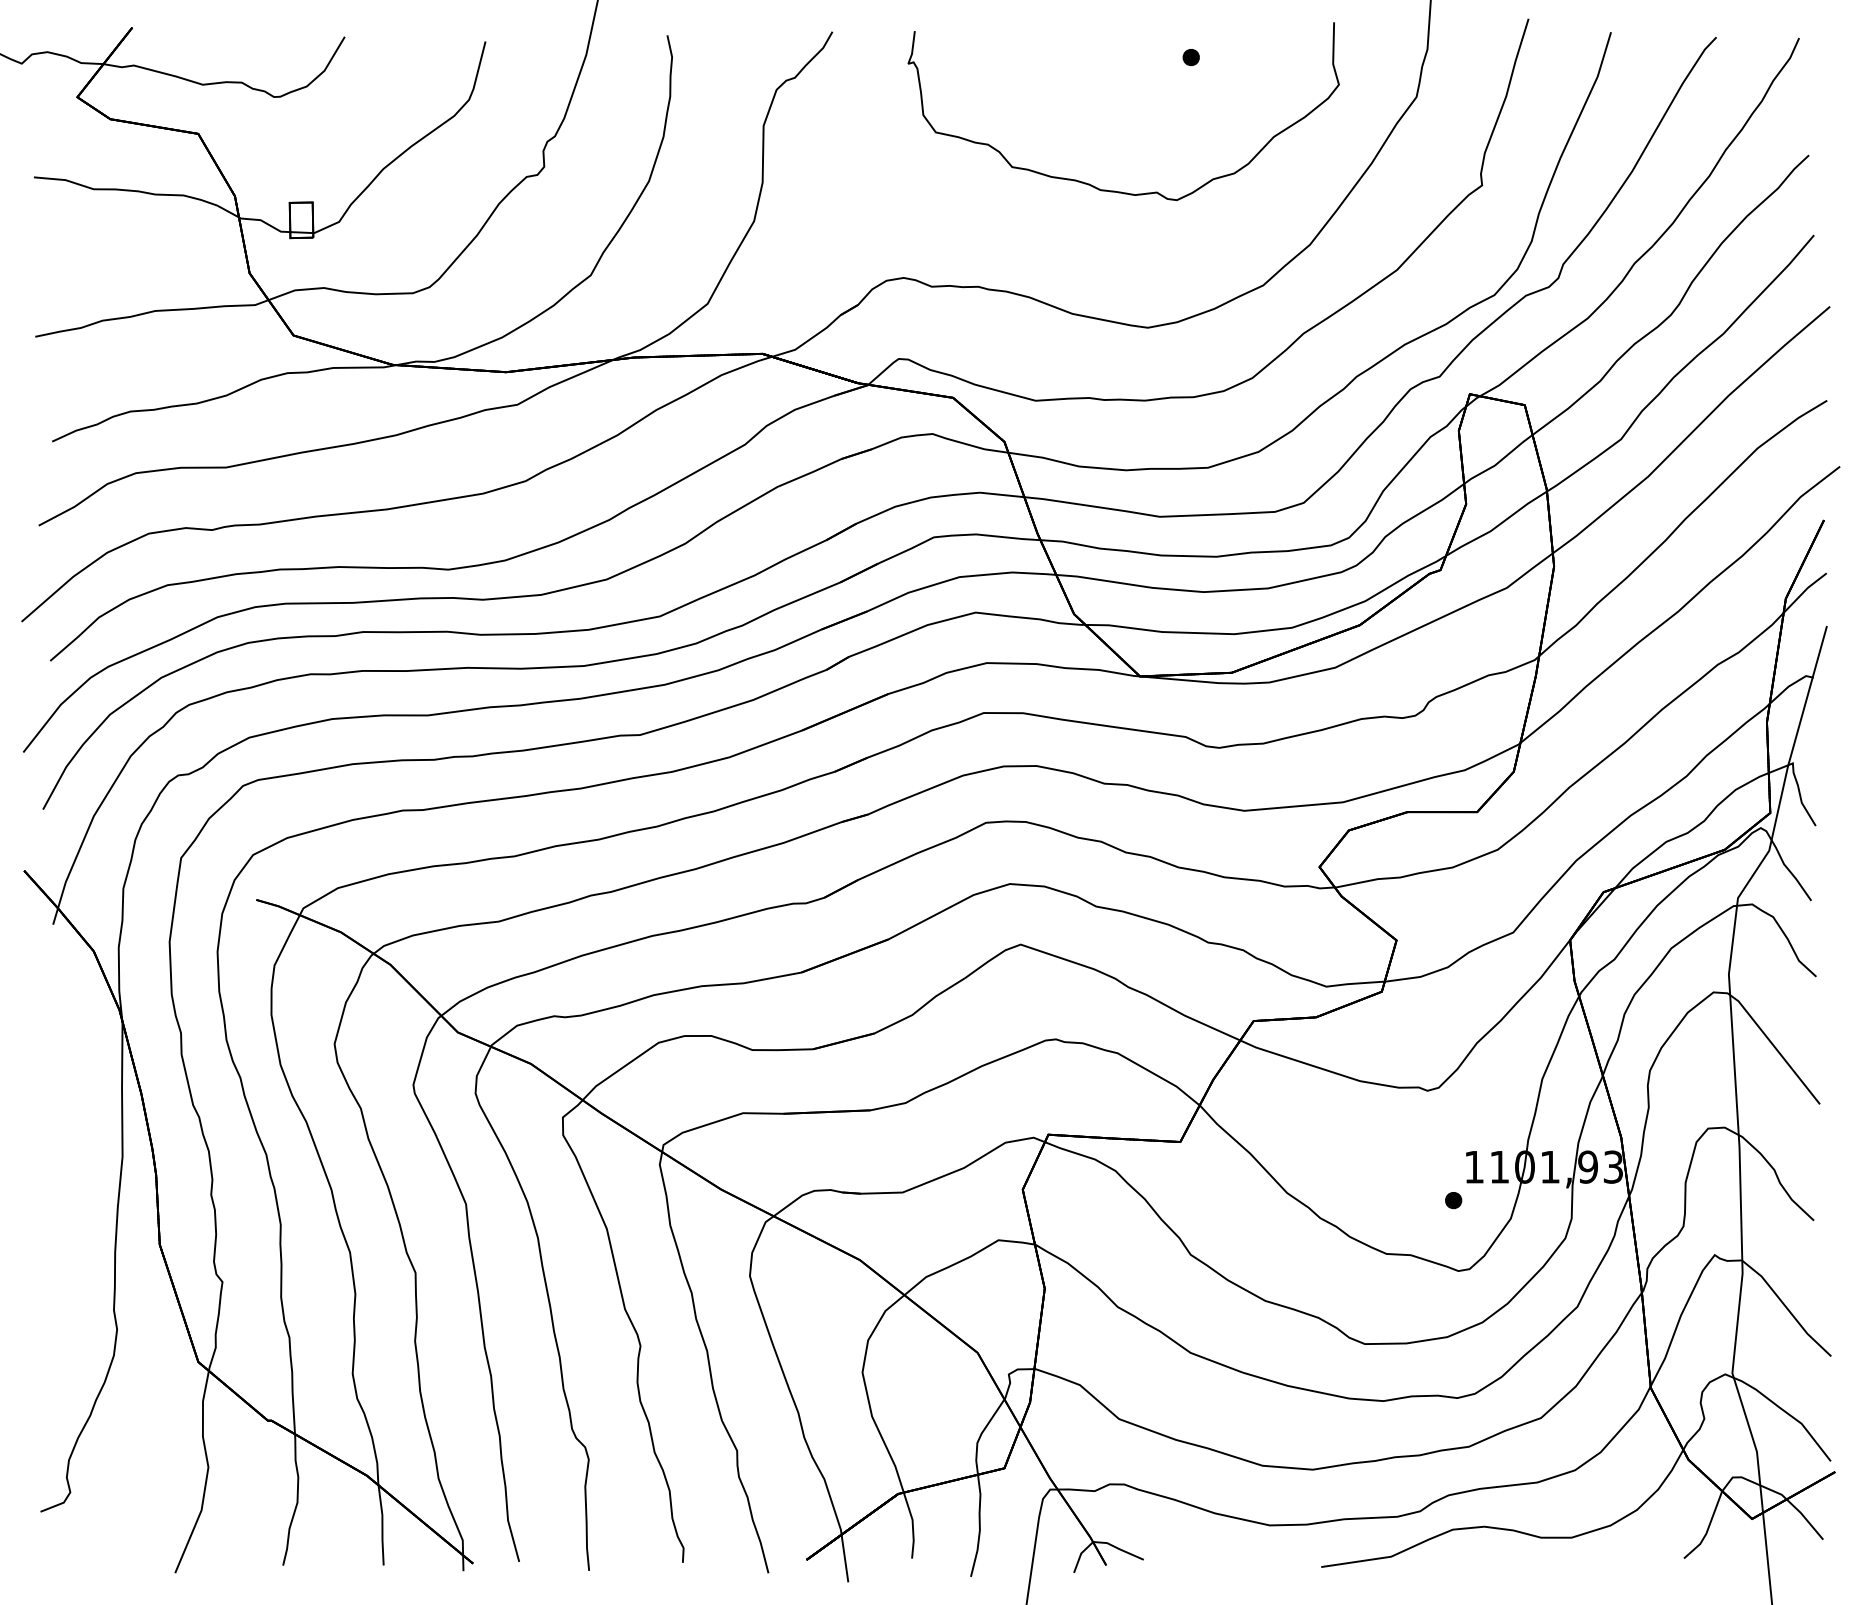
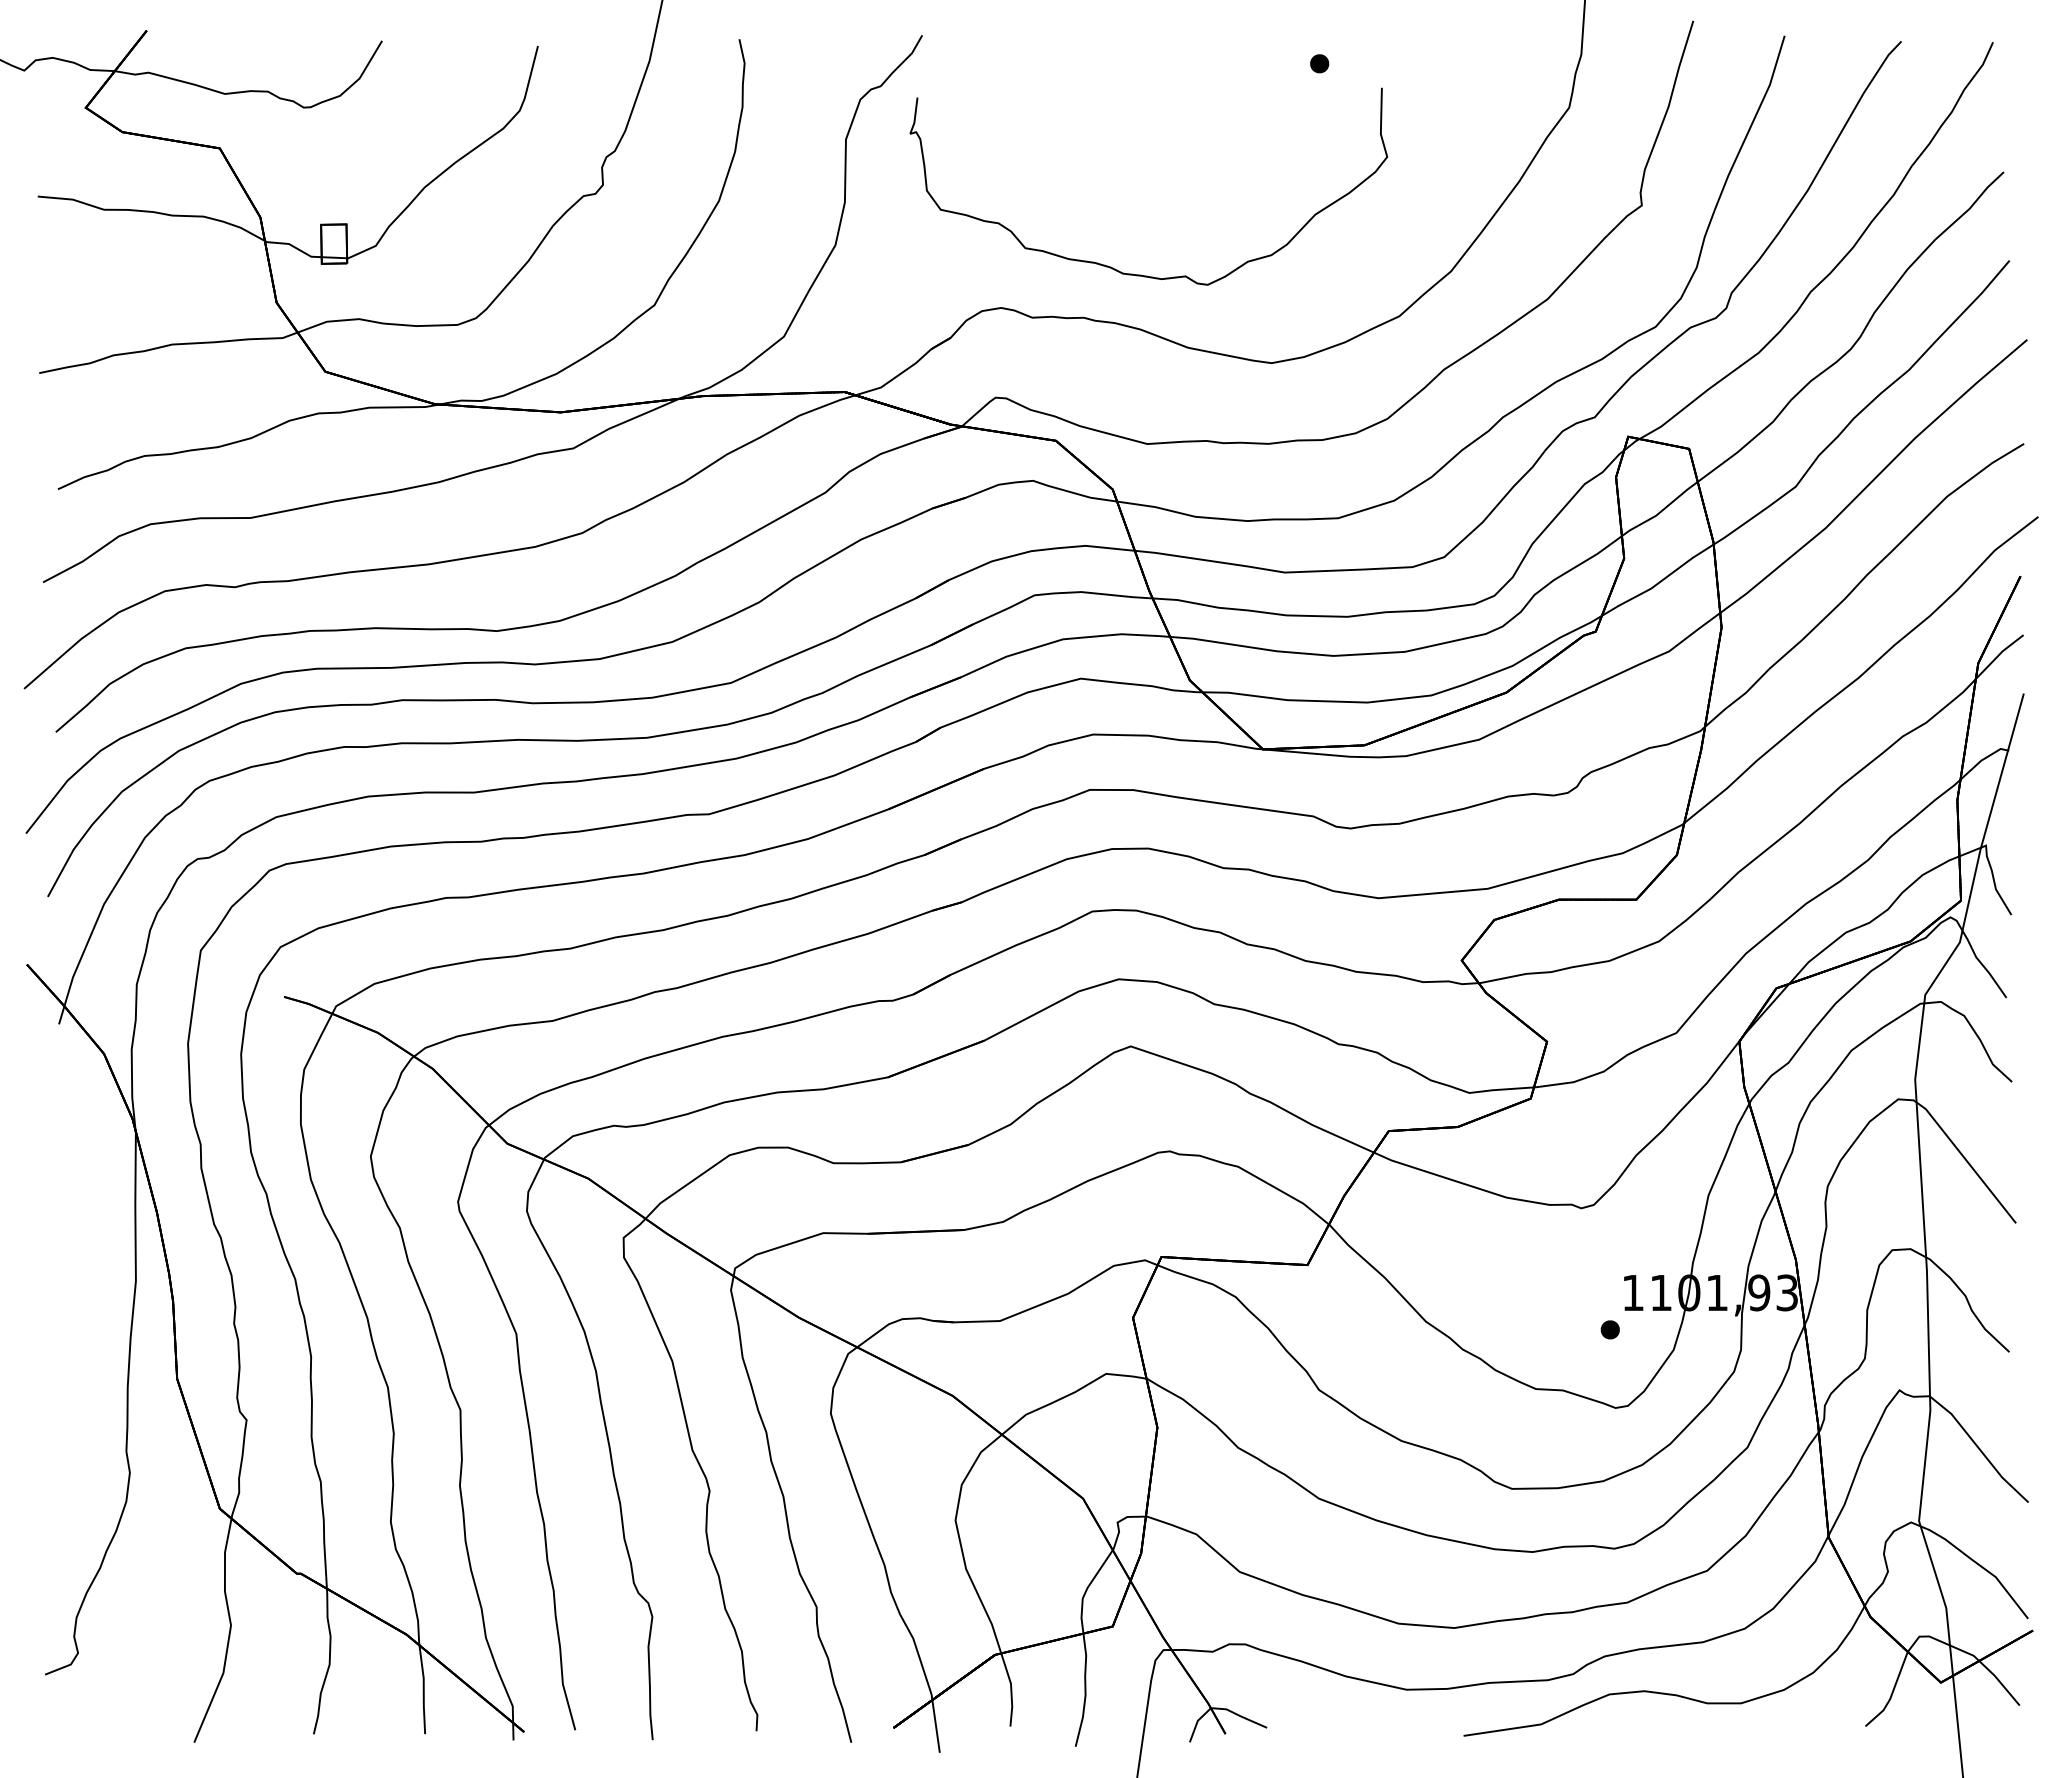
curve: (1089, 183) -> (1111, 266), moved

